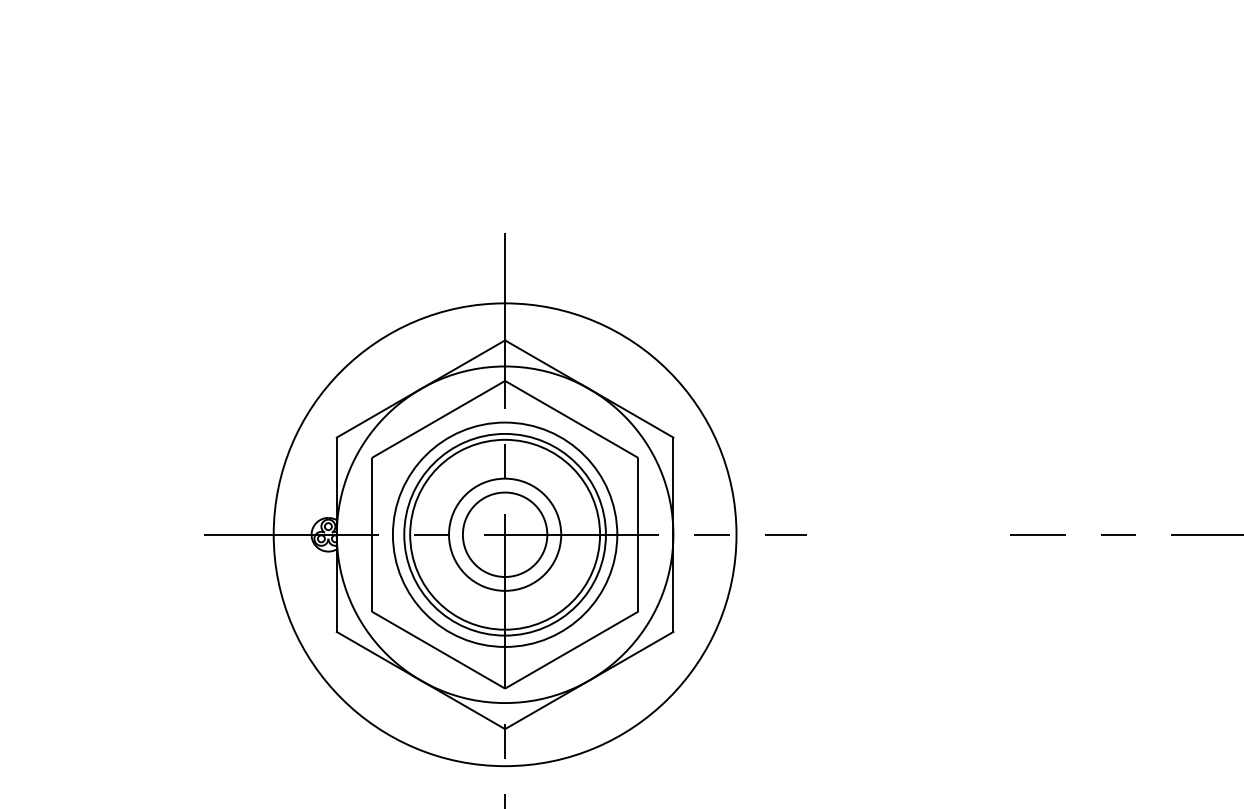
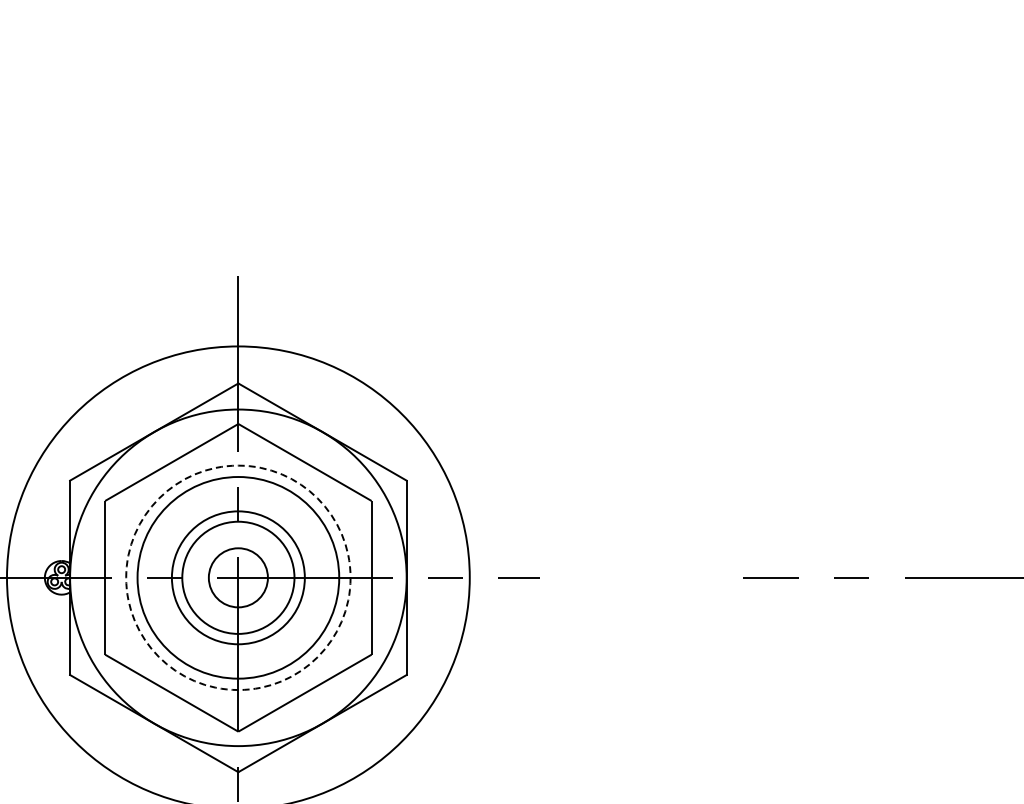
circle: (504, 534) -> (237, 577), size x0.7
circle: (504, 534) -> (237, 577), solid -> dashed
circle: (505, 534) -> (238, 577), size x0.7

